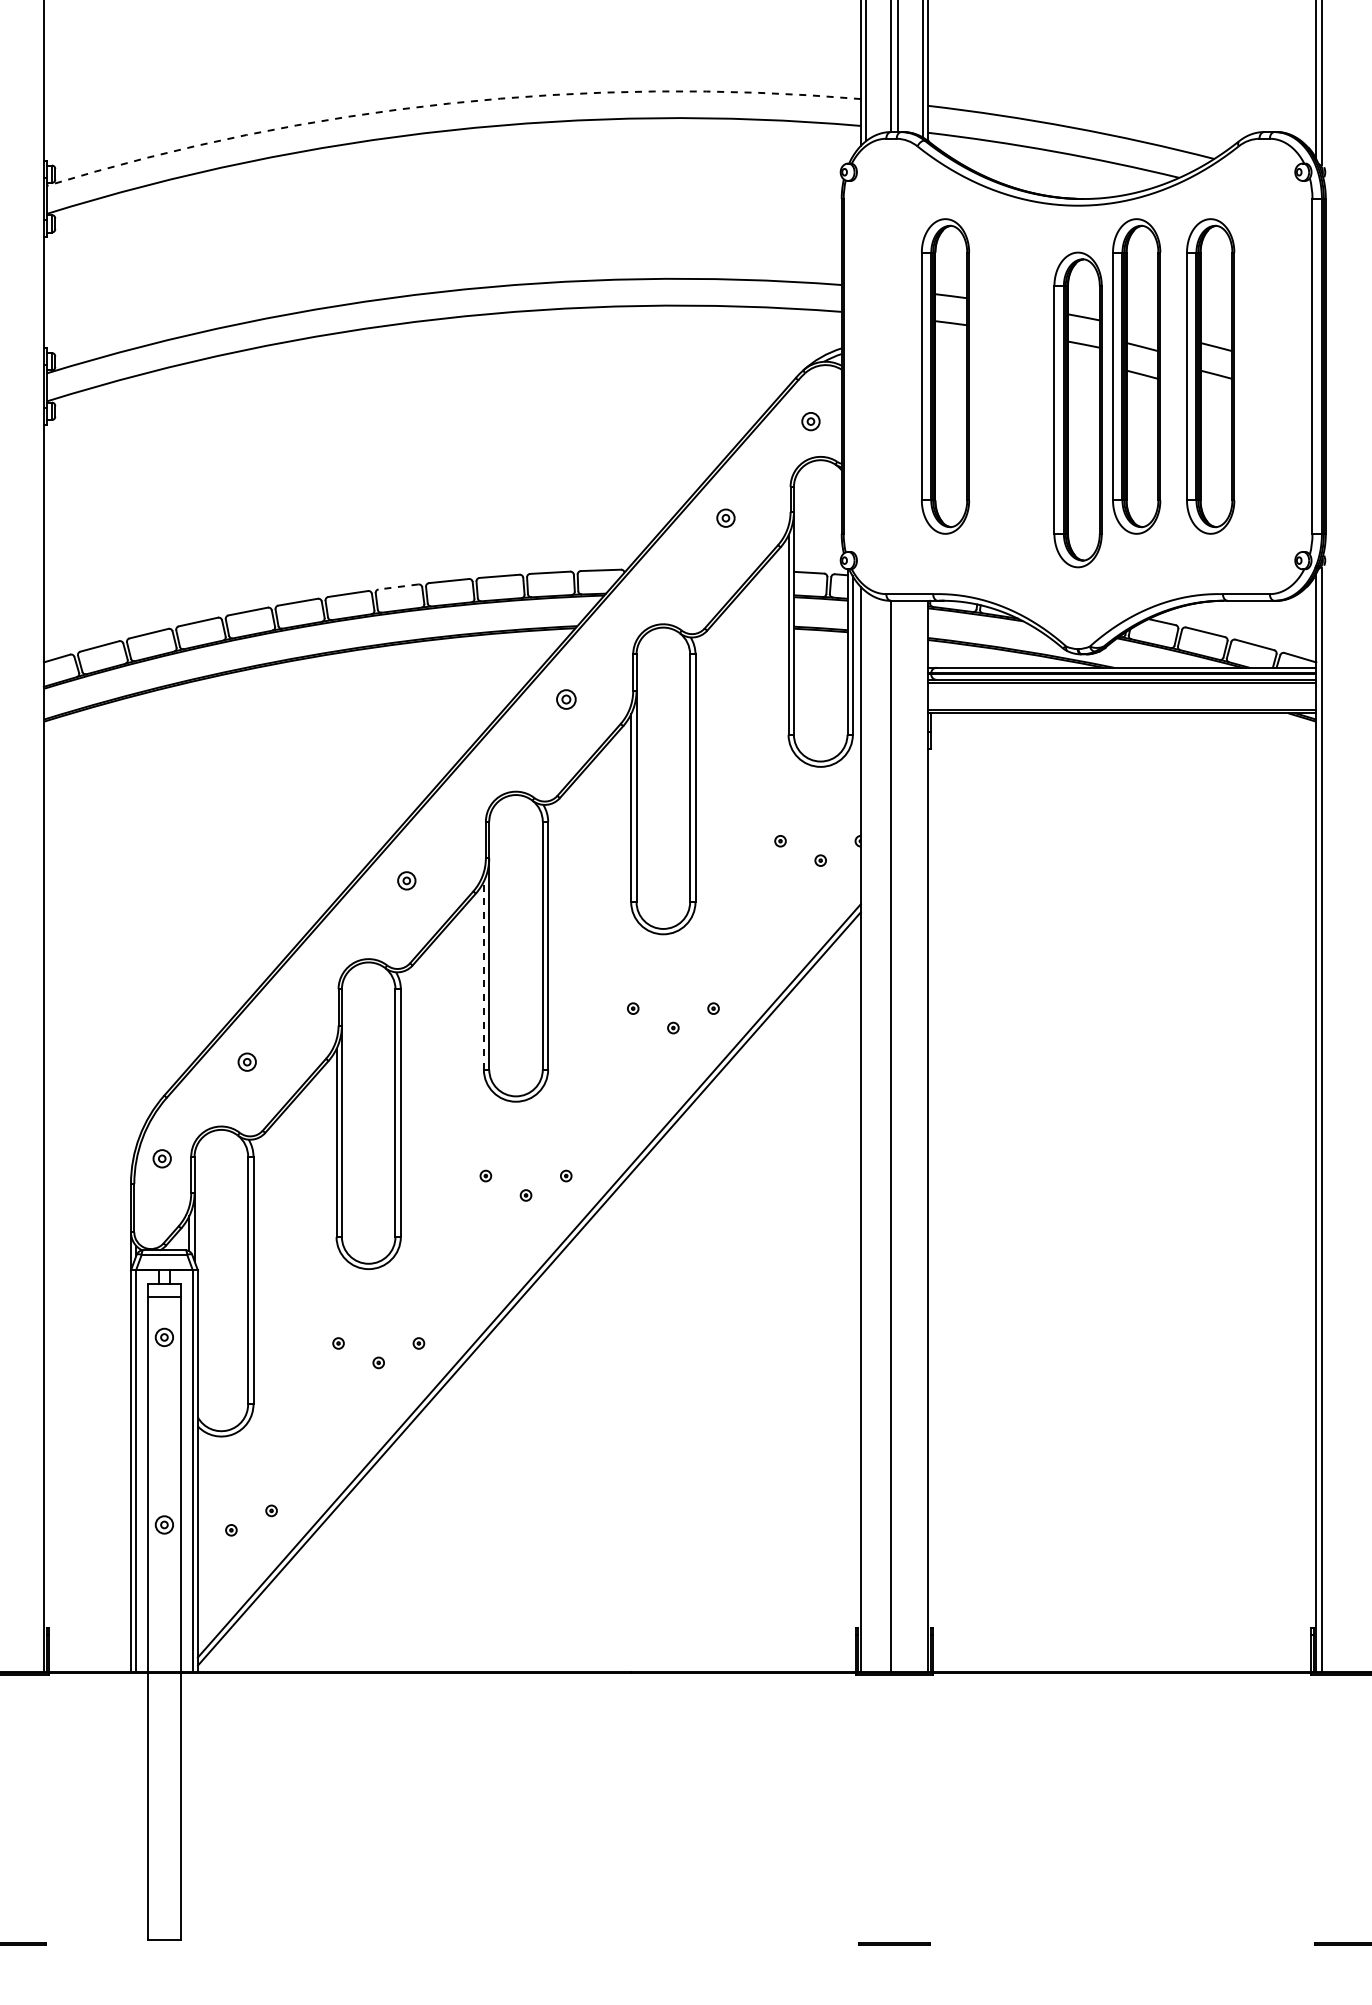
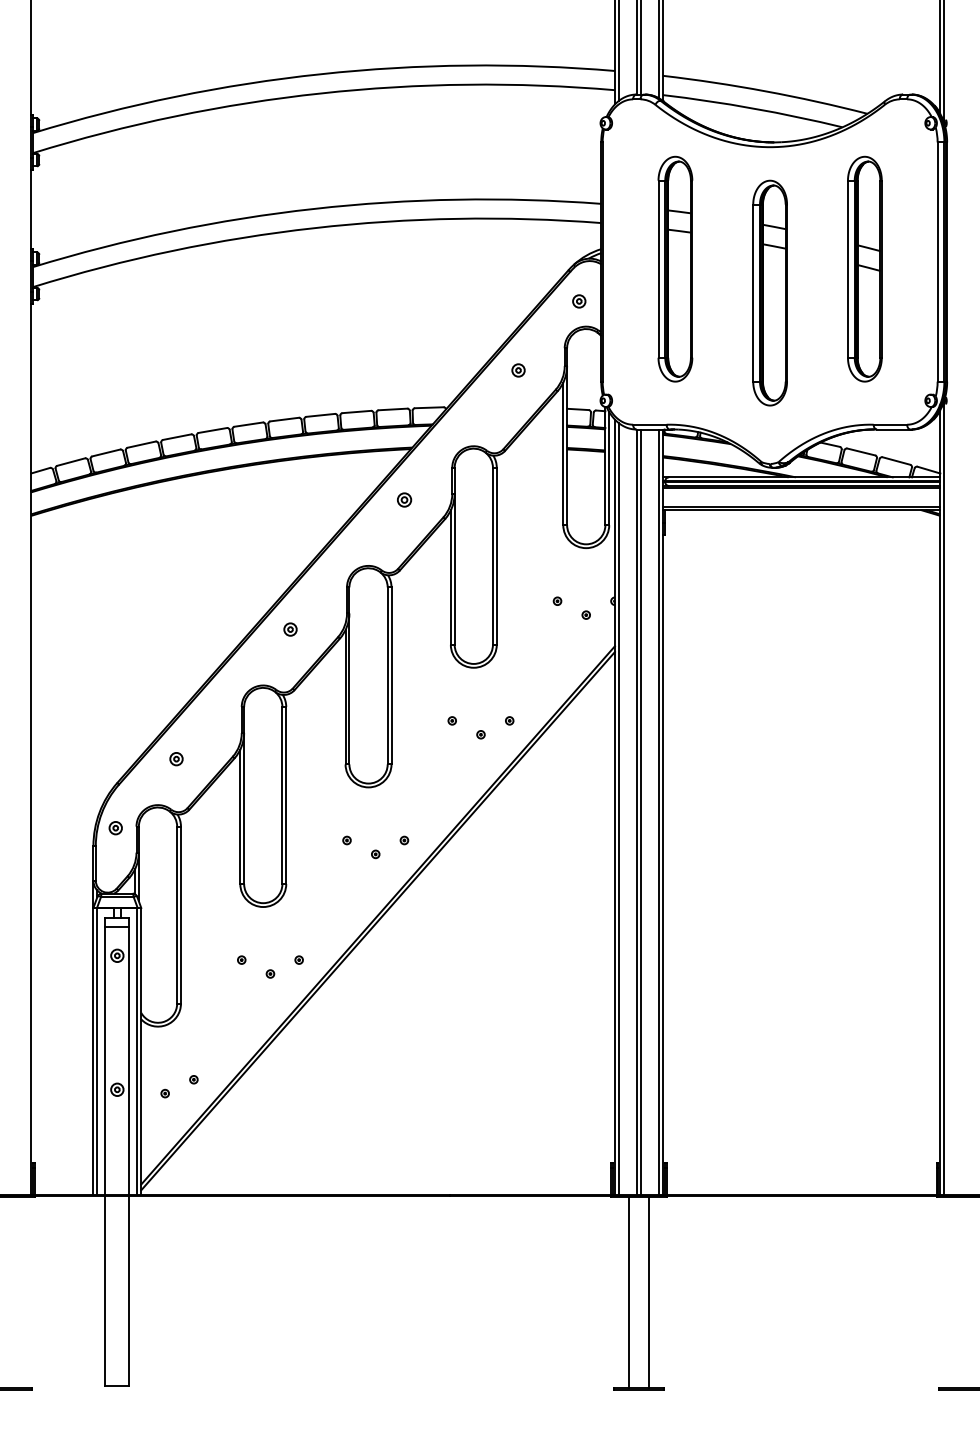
arc: (449, 103) -> (321, 74), dashed -> solid
part: (1136, 376) -> (811, 269), removed
line: (398, 587) -> (284, 419), dashed -> solid
line: (483, 975) -> (345, 697), dashed -> solid
line: (866, 1131) -> (618, 808), added
line: (897, 1136) -> (641, 812), added
line: (922, 1136) -> (658, 812), added
line: (880, 1808) -> (628, 1292), added
line: (908, 1808) -> (648, 1292), added

